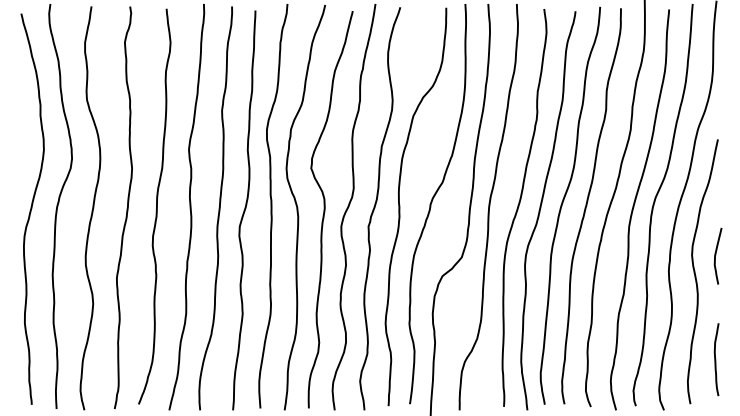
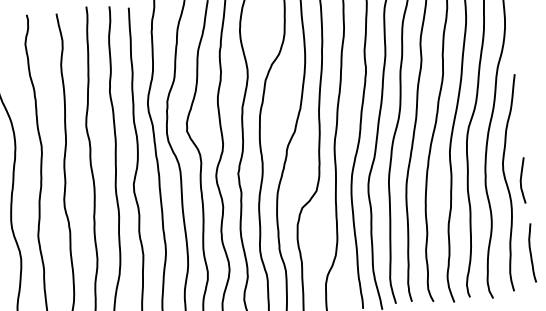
curve: (716, 255) -> (521, 180), moved

